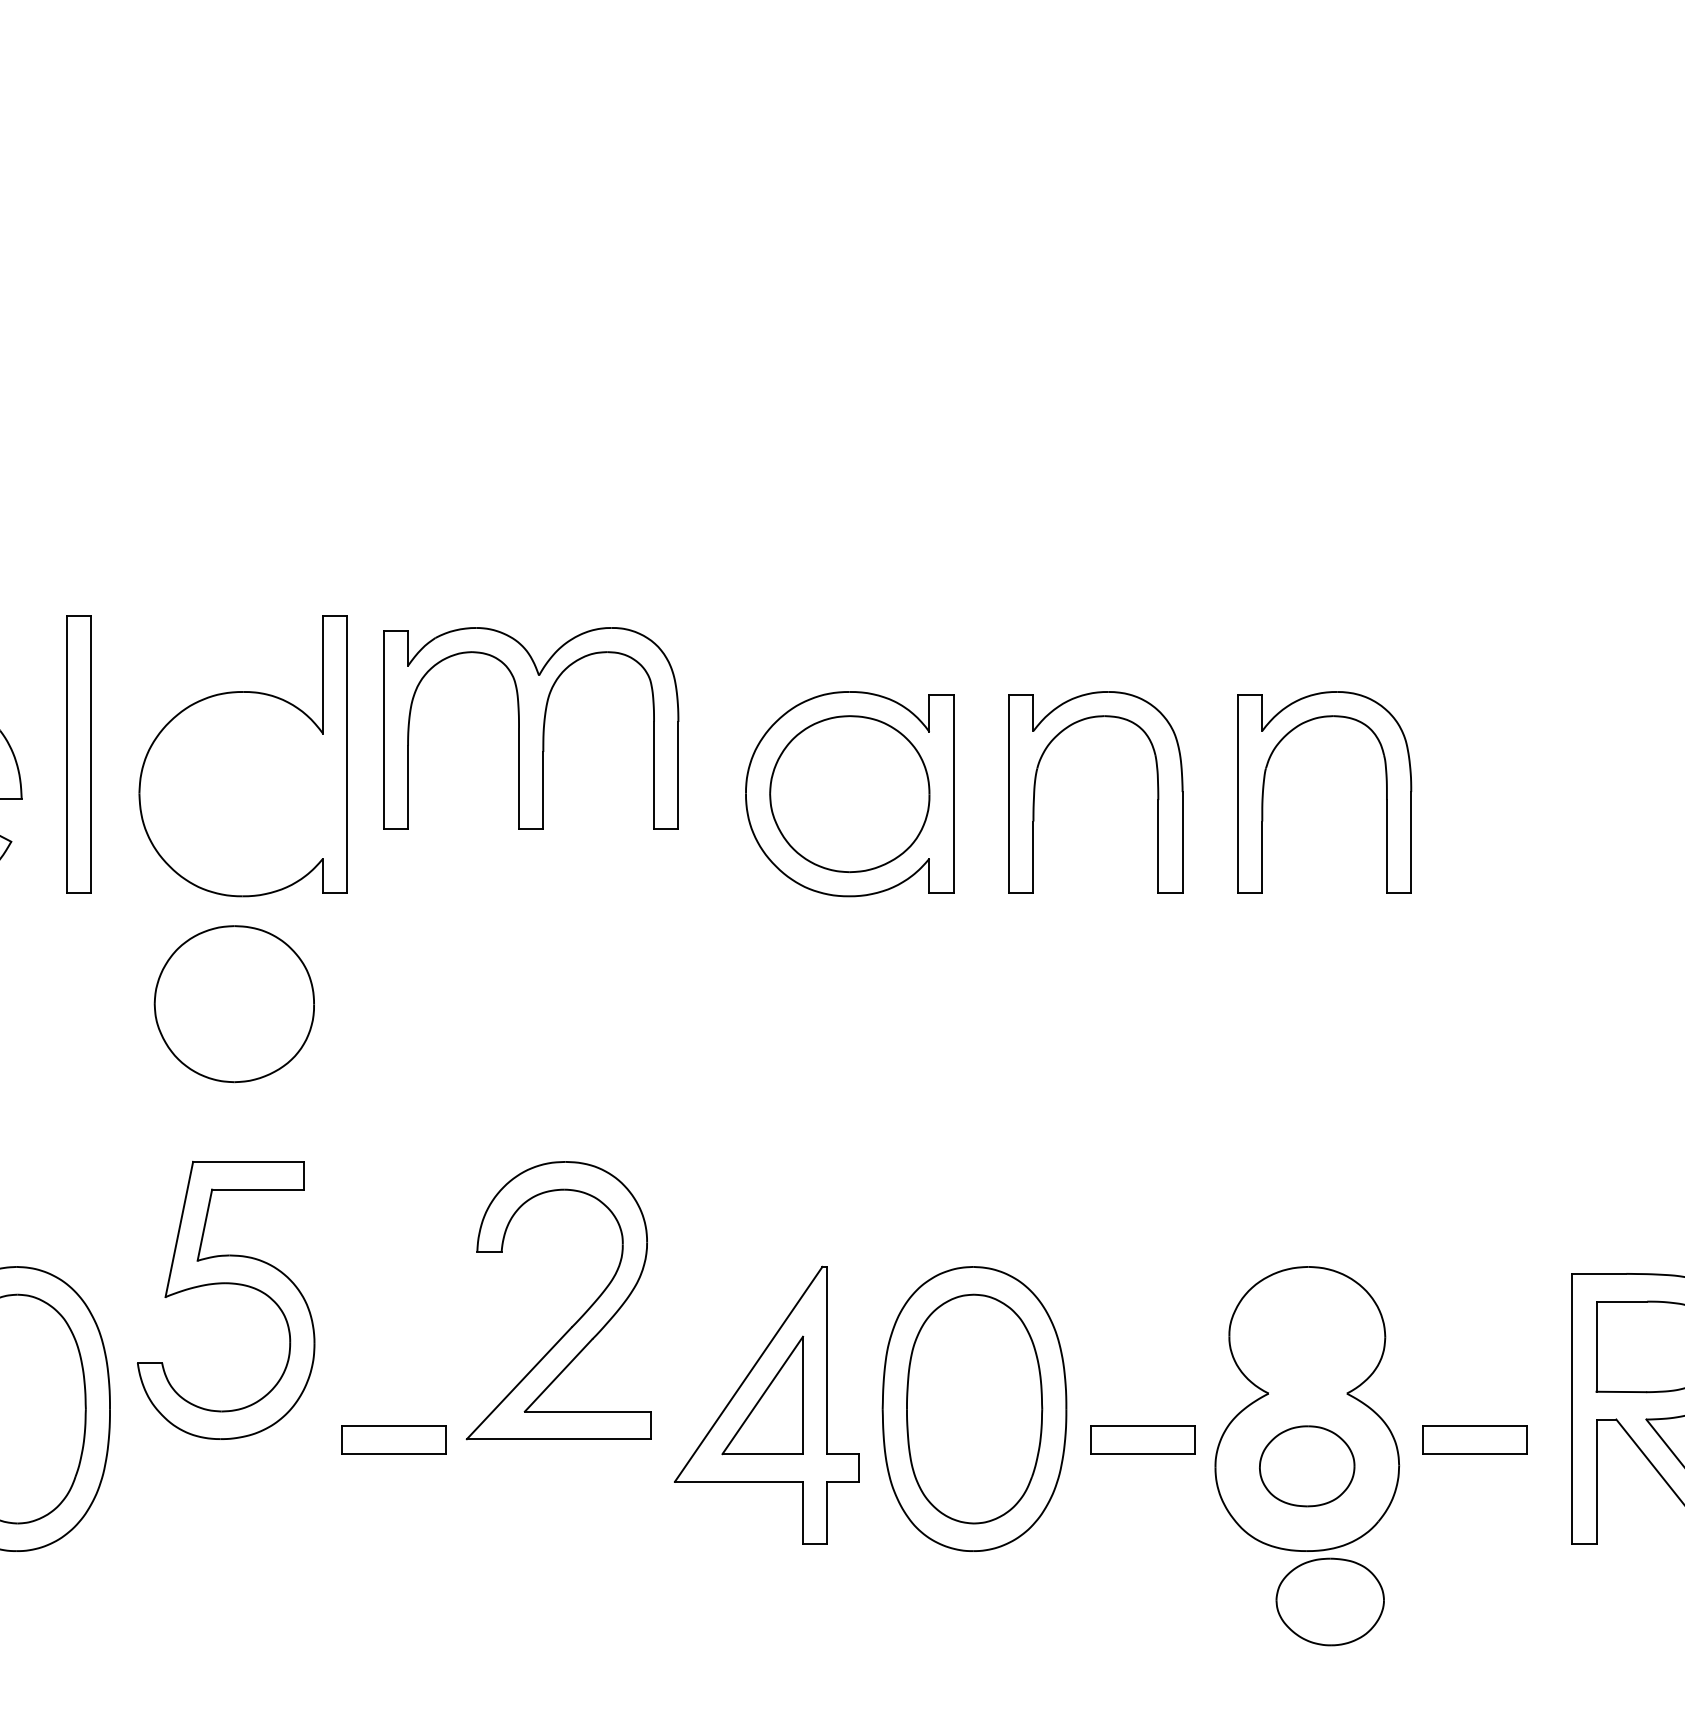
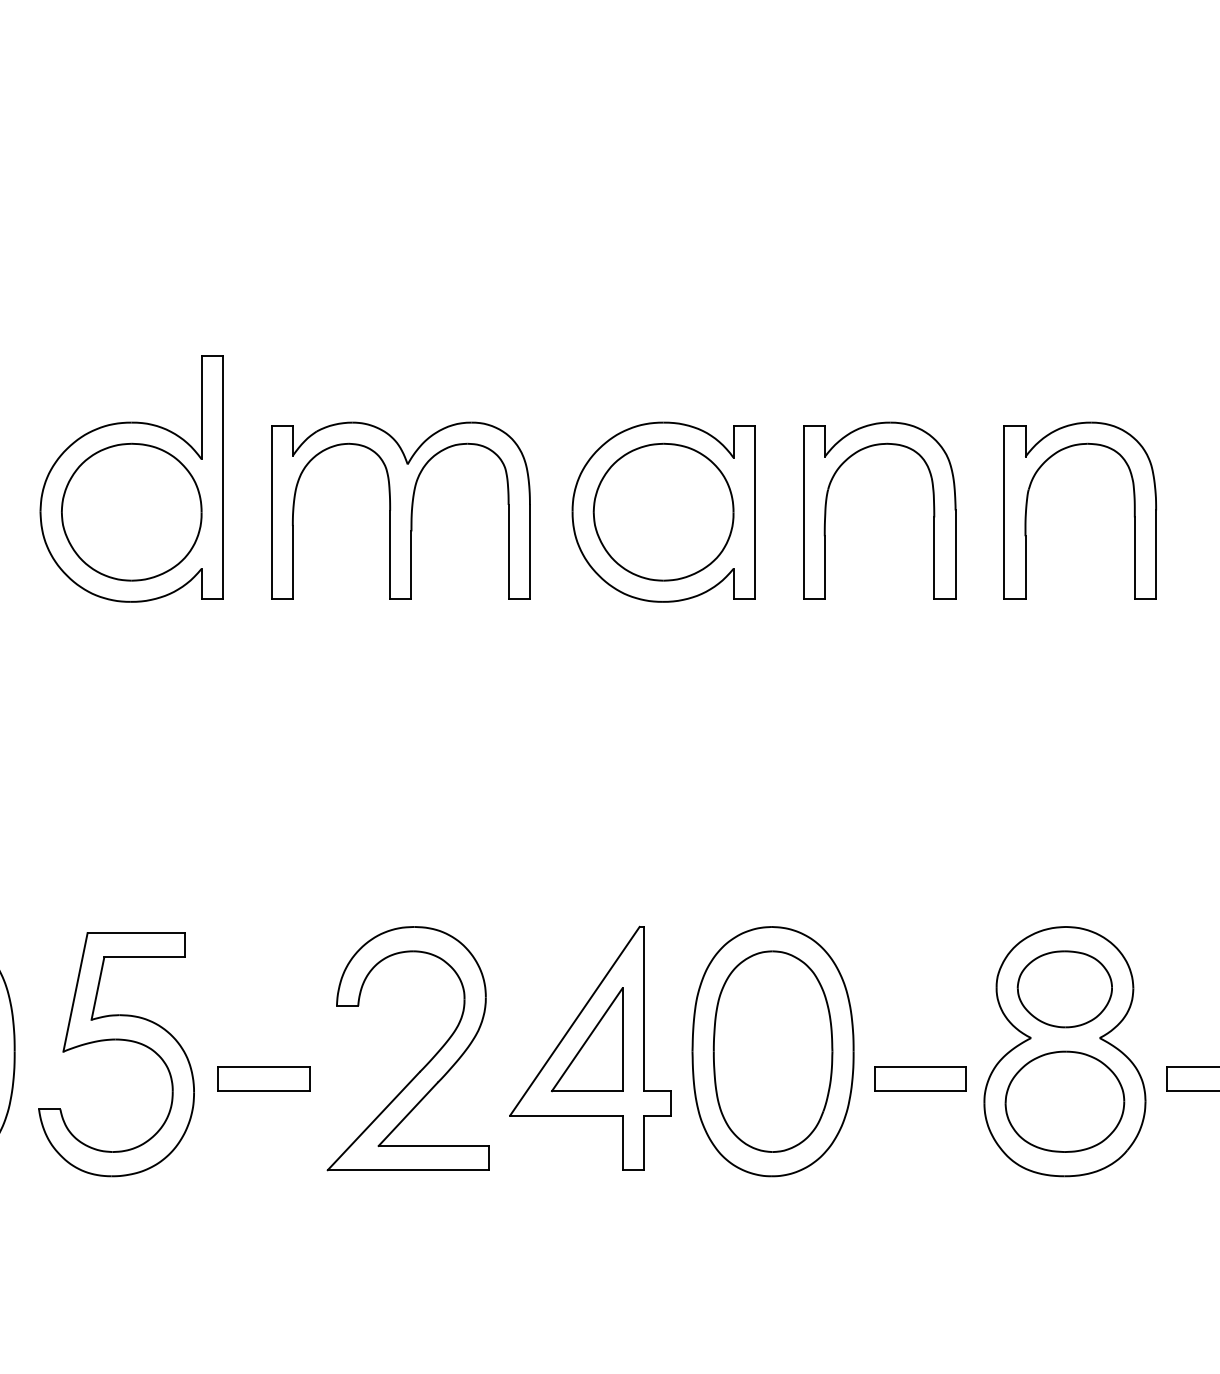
part: (531, 728) -> (401, 510), moved
part: (233, 1004) -> (130, 512), moved
part: (226, 1284) -> (116, 1040), moved
part: (579, 1317) -> (426, 1063), moved
part: (1306, 1466) -> (1064, 1102), size x1.43
part: (1329, 1601) -> (1064, 988), moved

